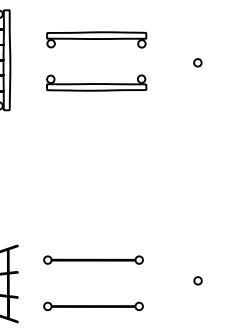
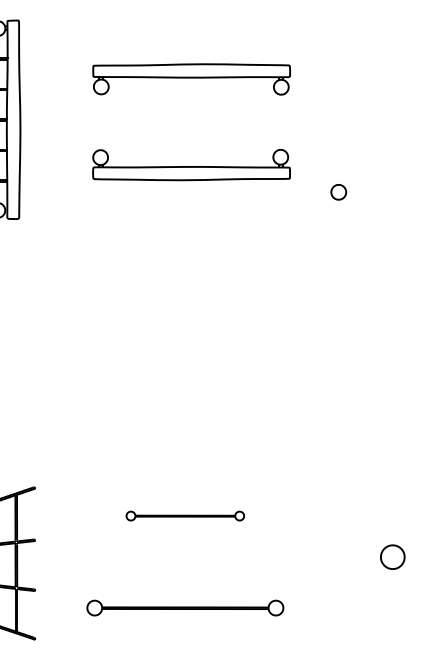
part: (197, 62) -> (338, 191), moved
part: (93, 259) -> (185, 514), size x0.6
part: (197, 280) -> (391, 556), size x1.6

